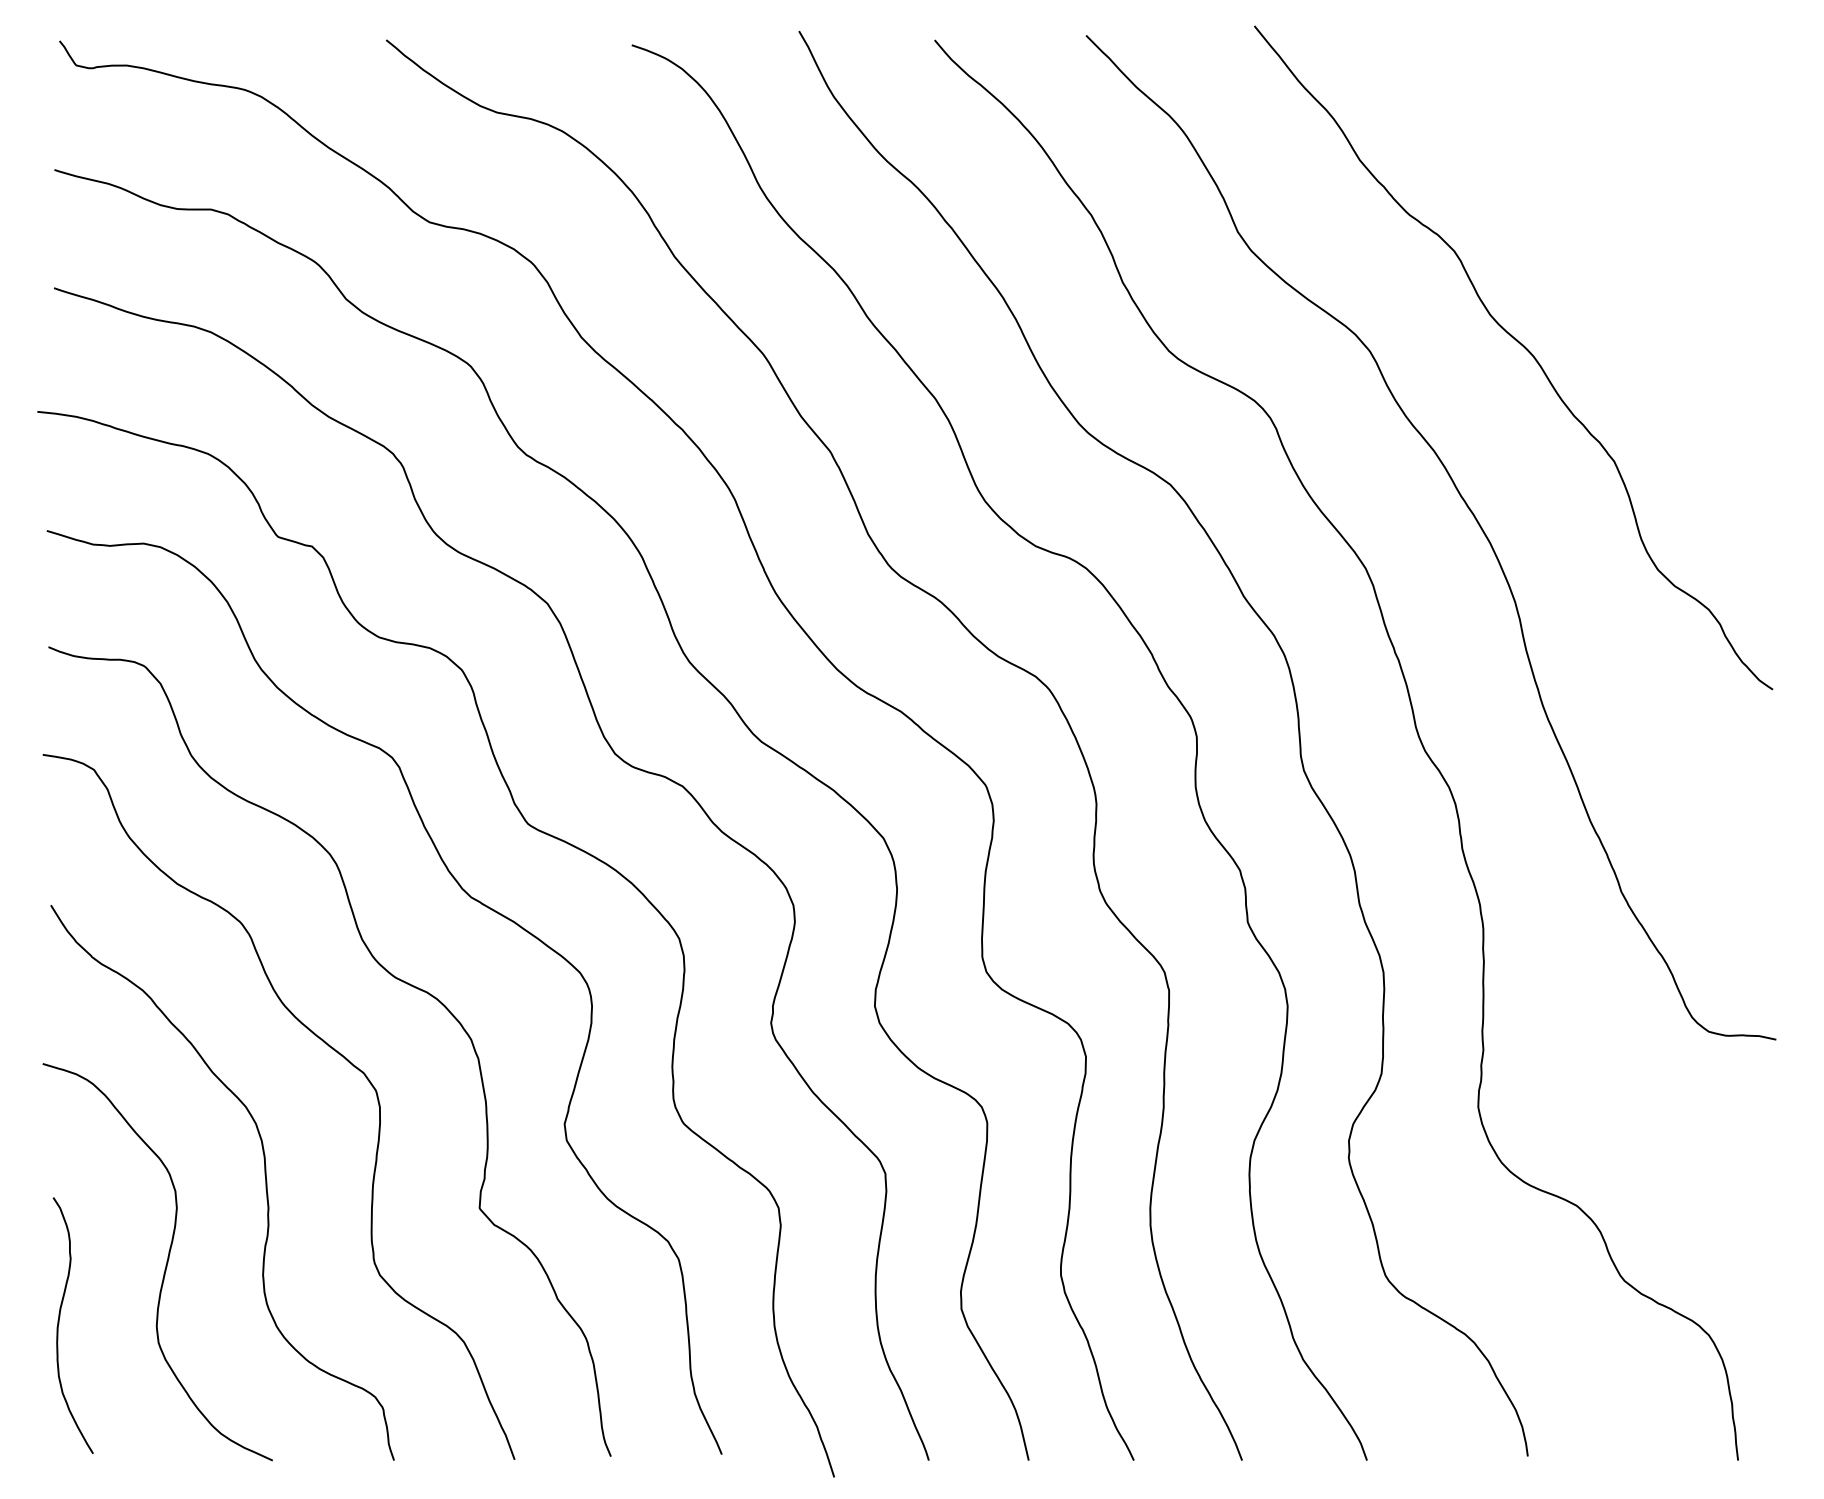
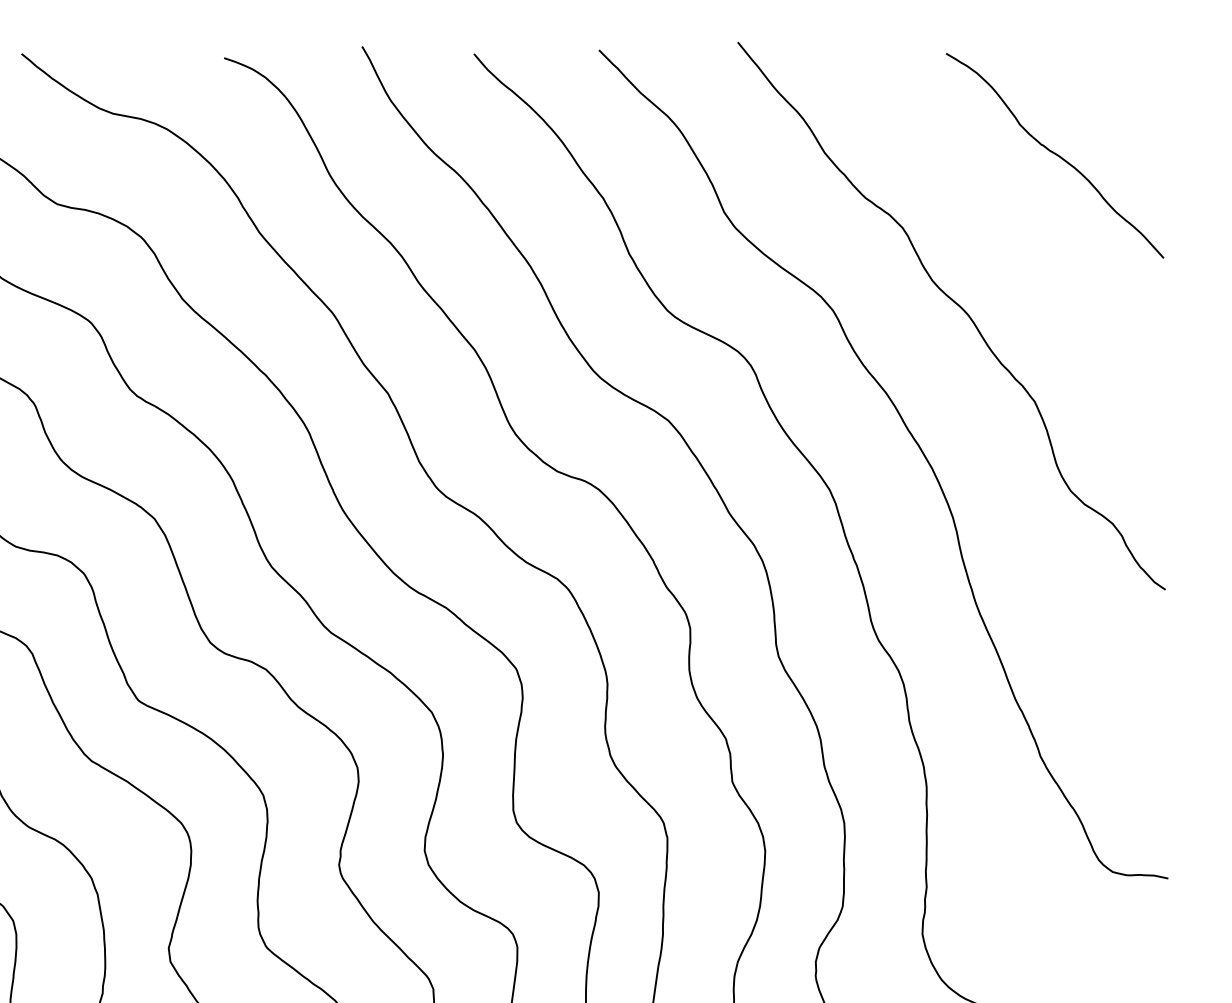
curve: (1639, 162) -> (1055, 154), added

